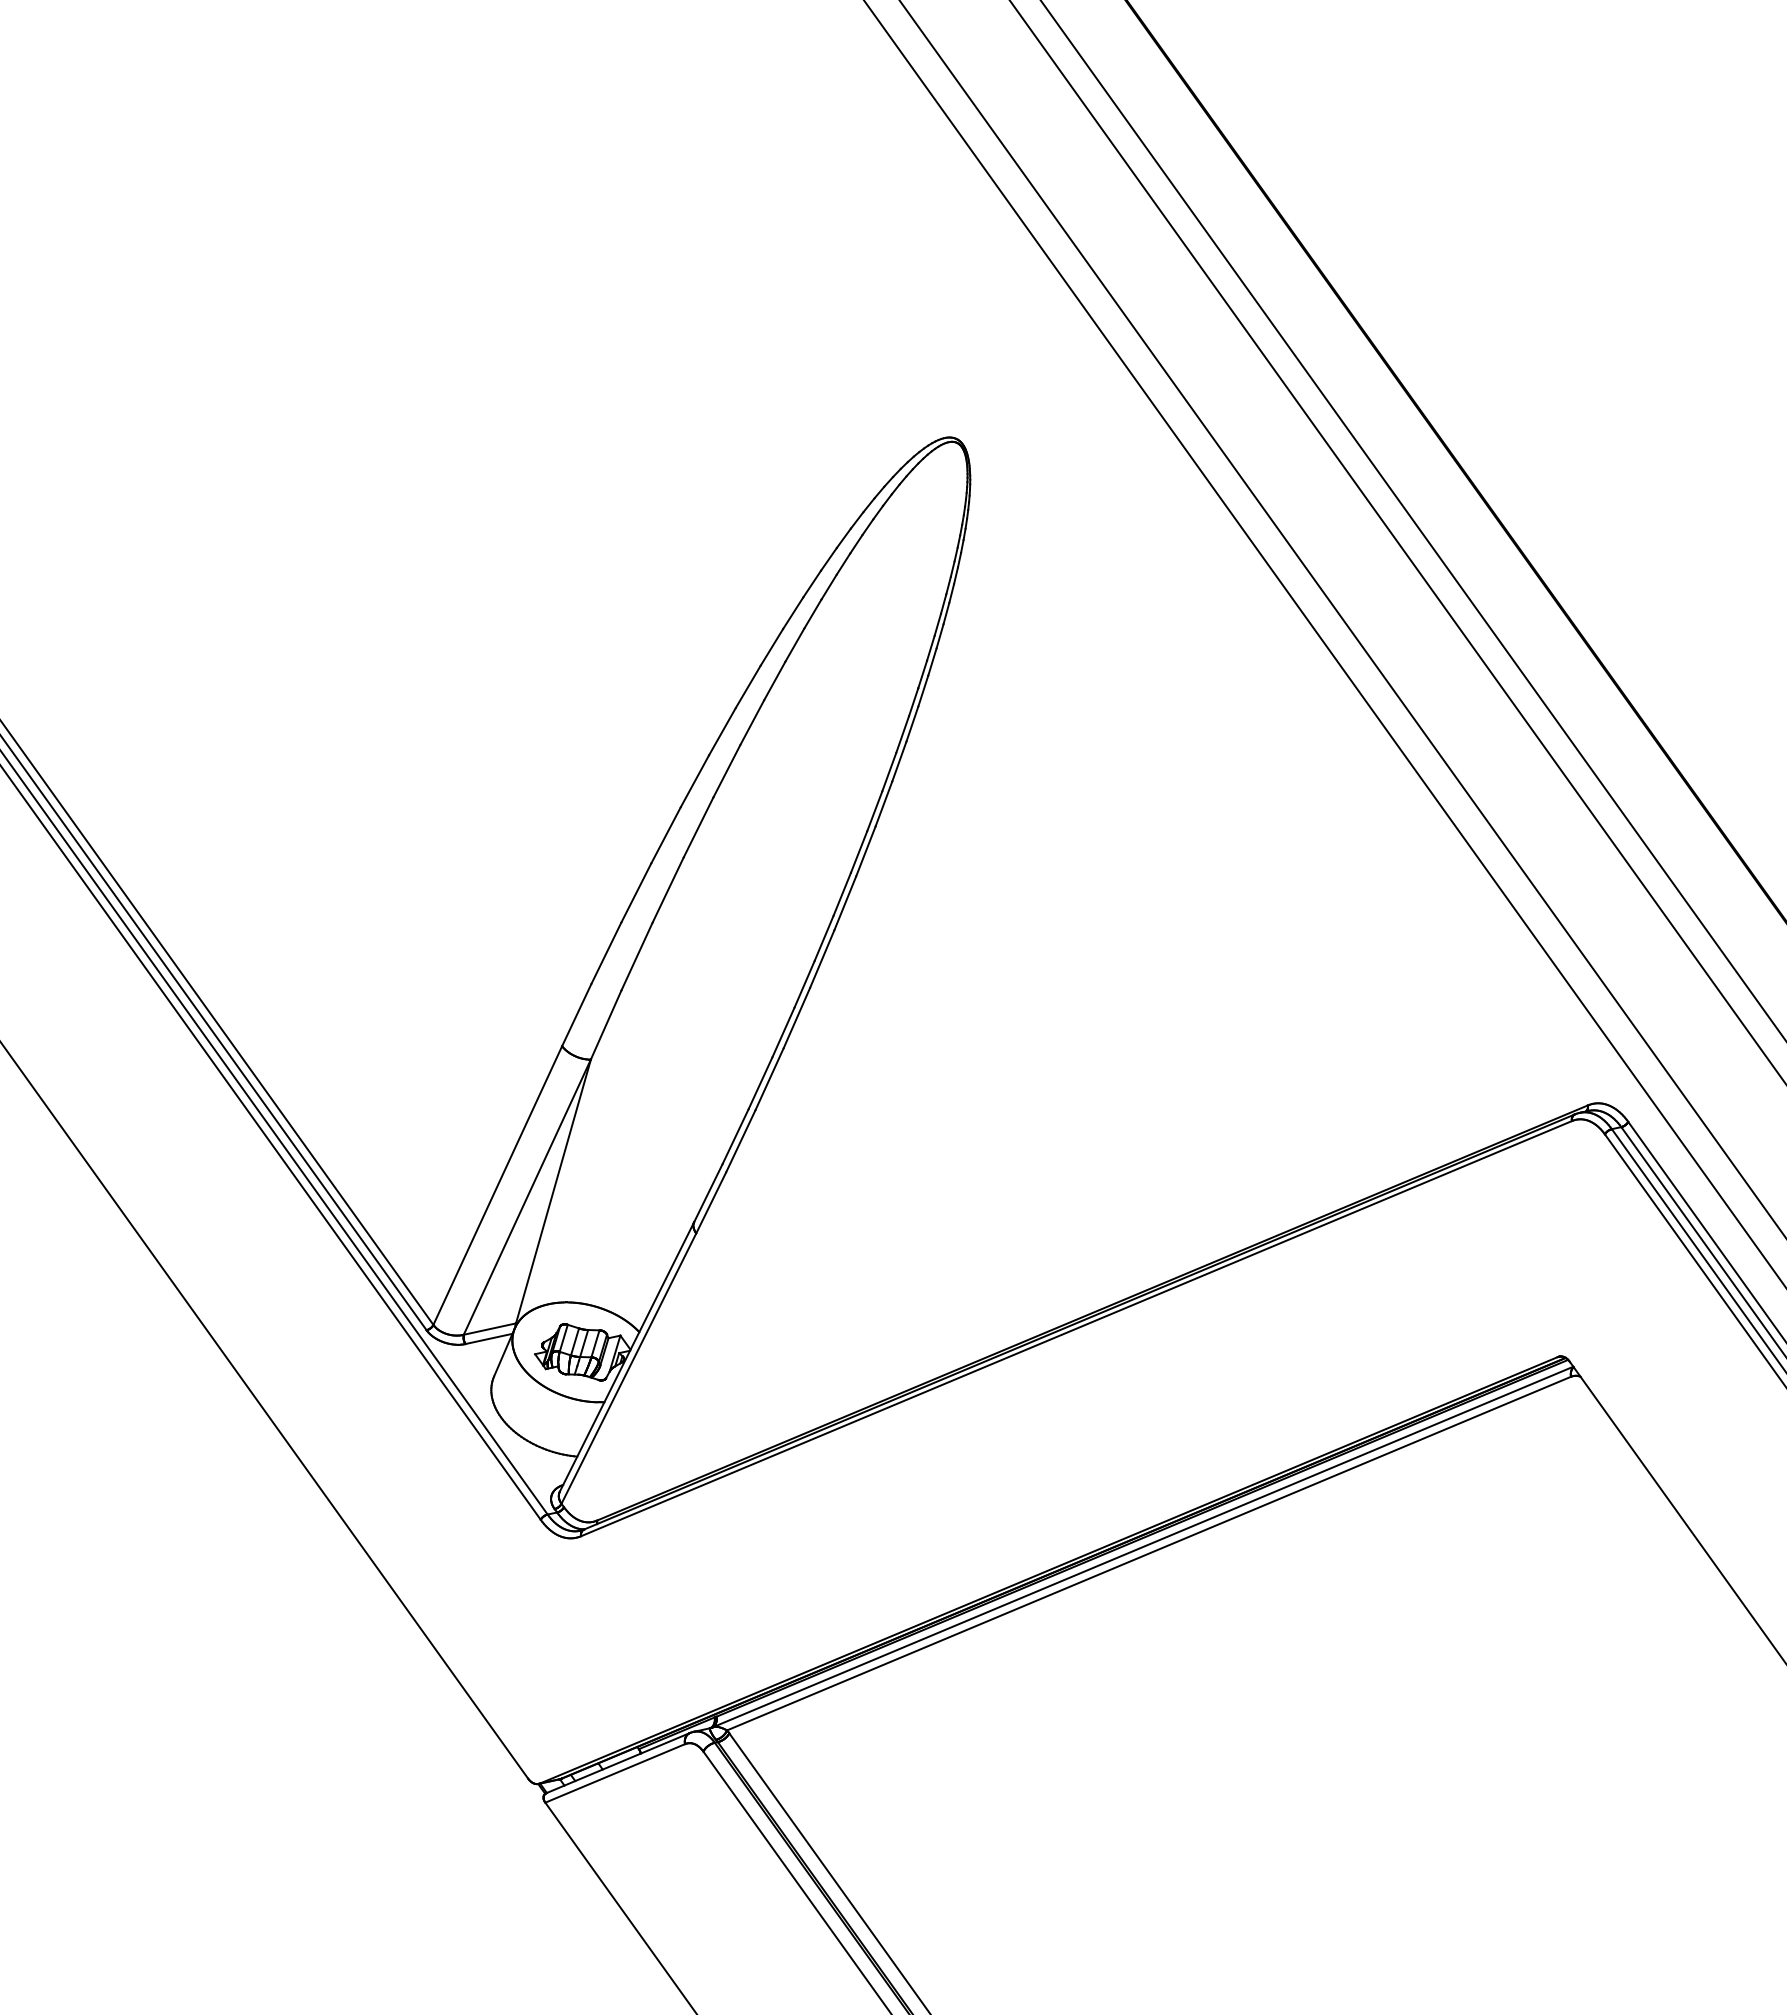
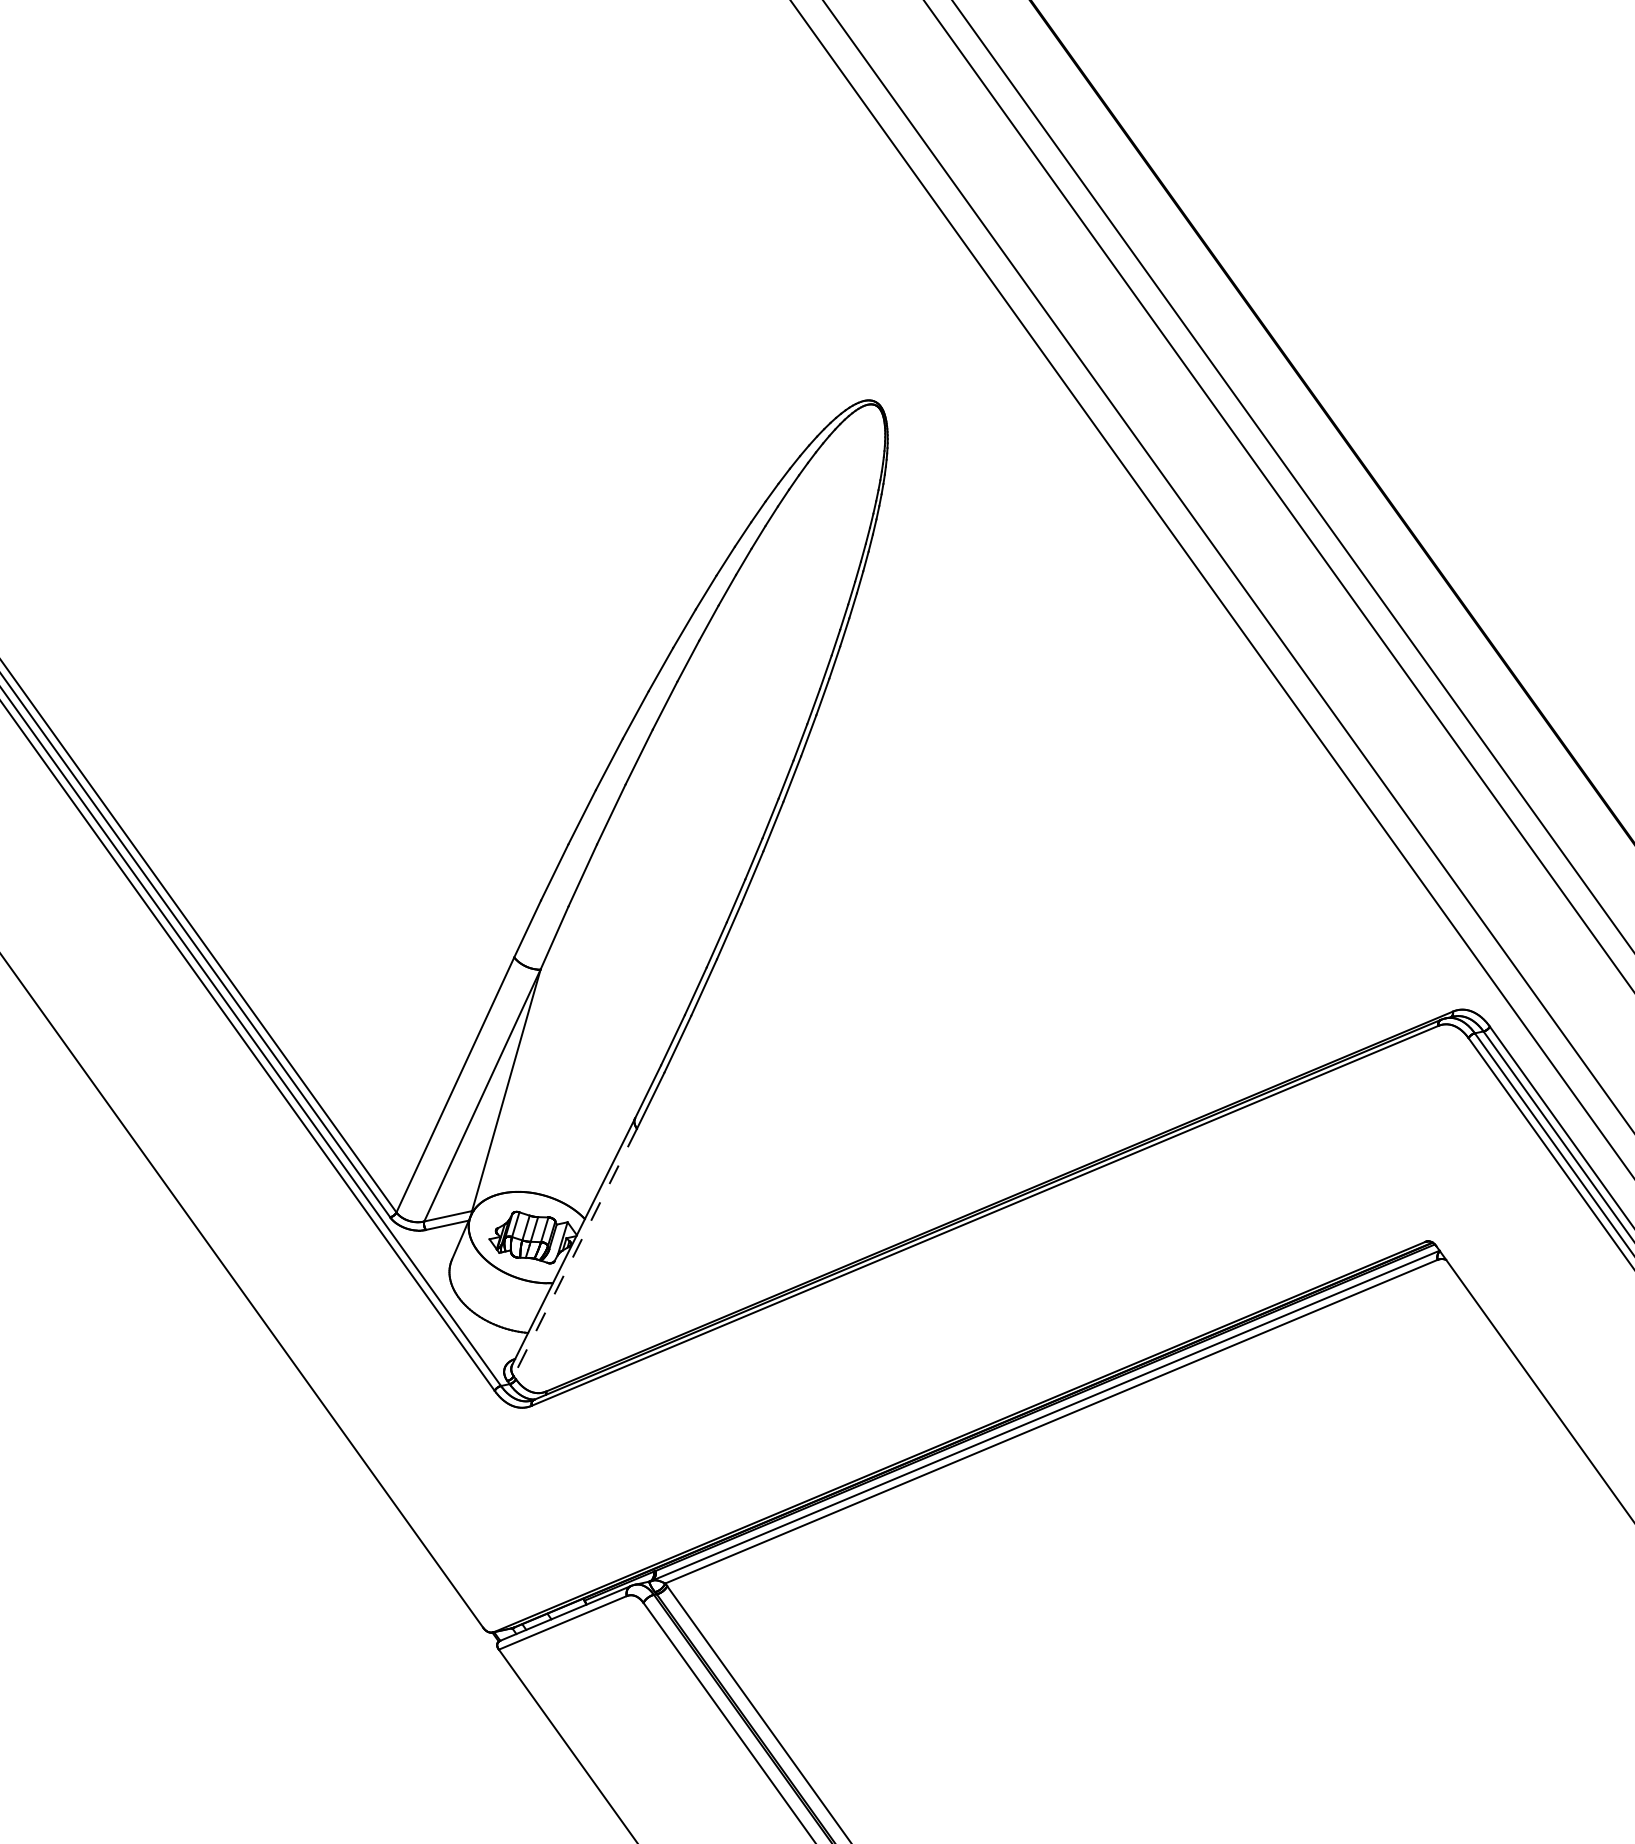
line: (628, 1368) -> (574, 1252), solid -> dashed

